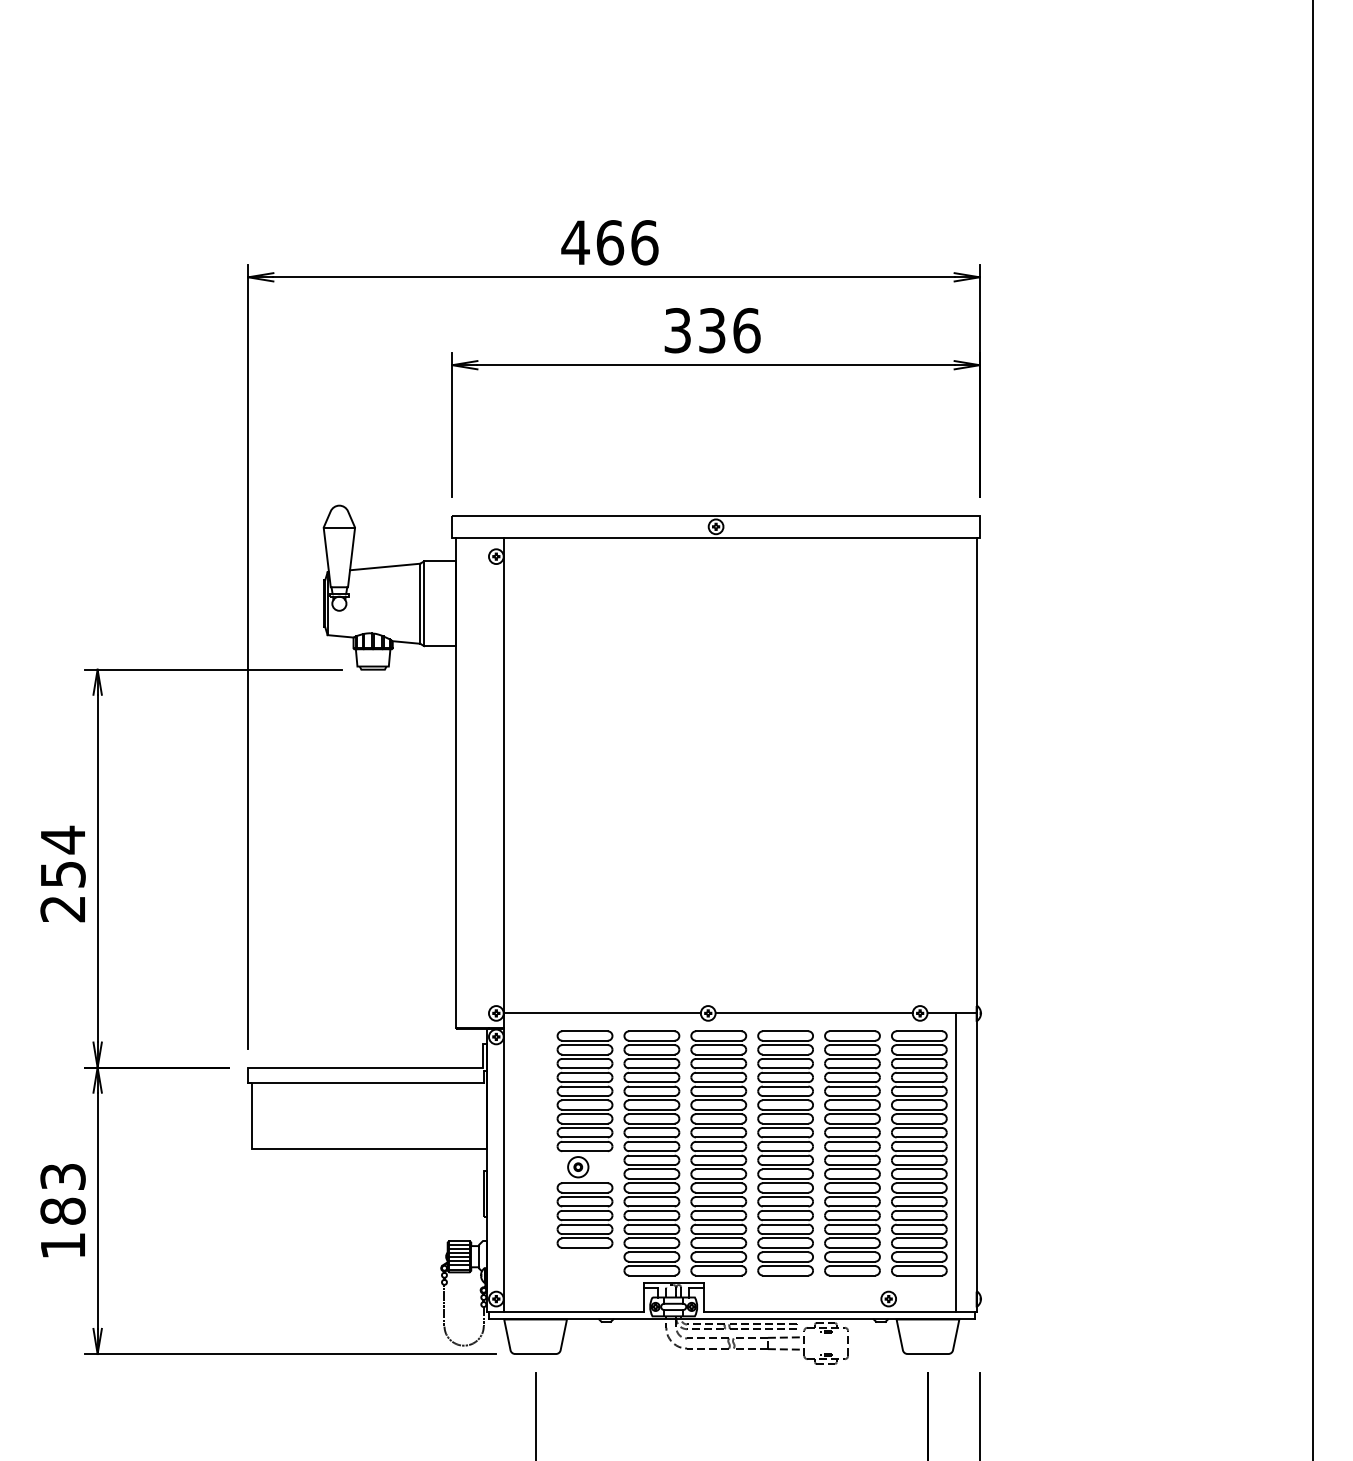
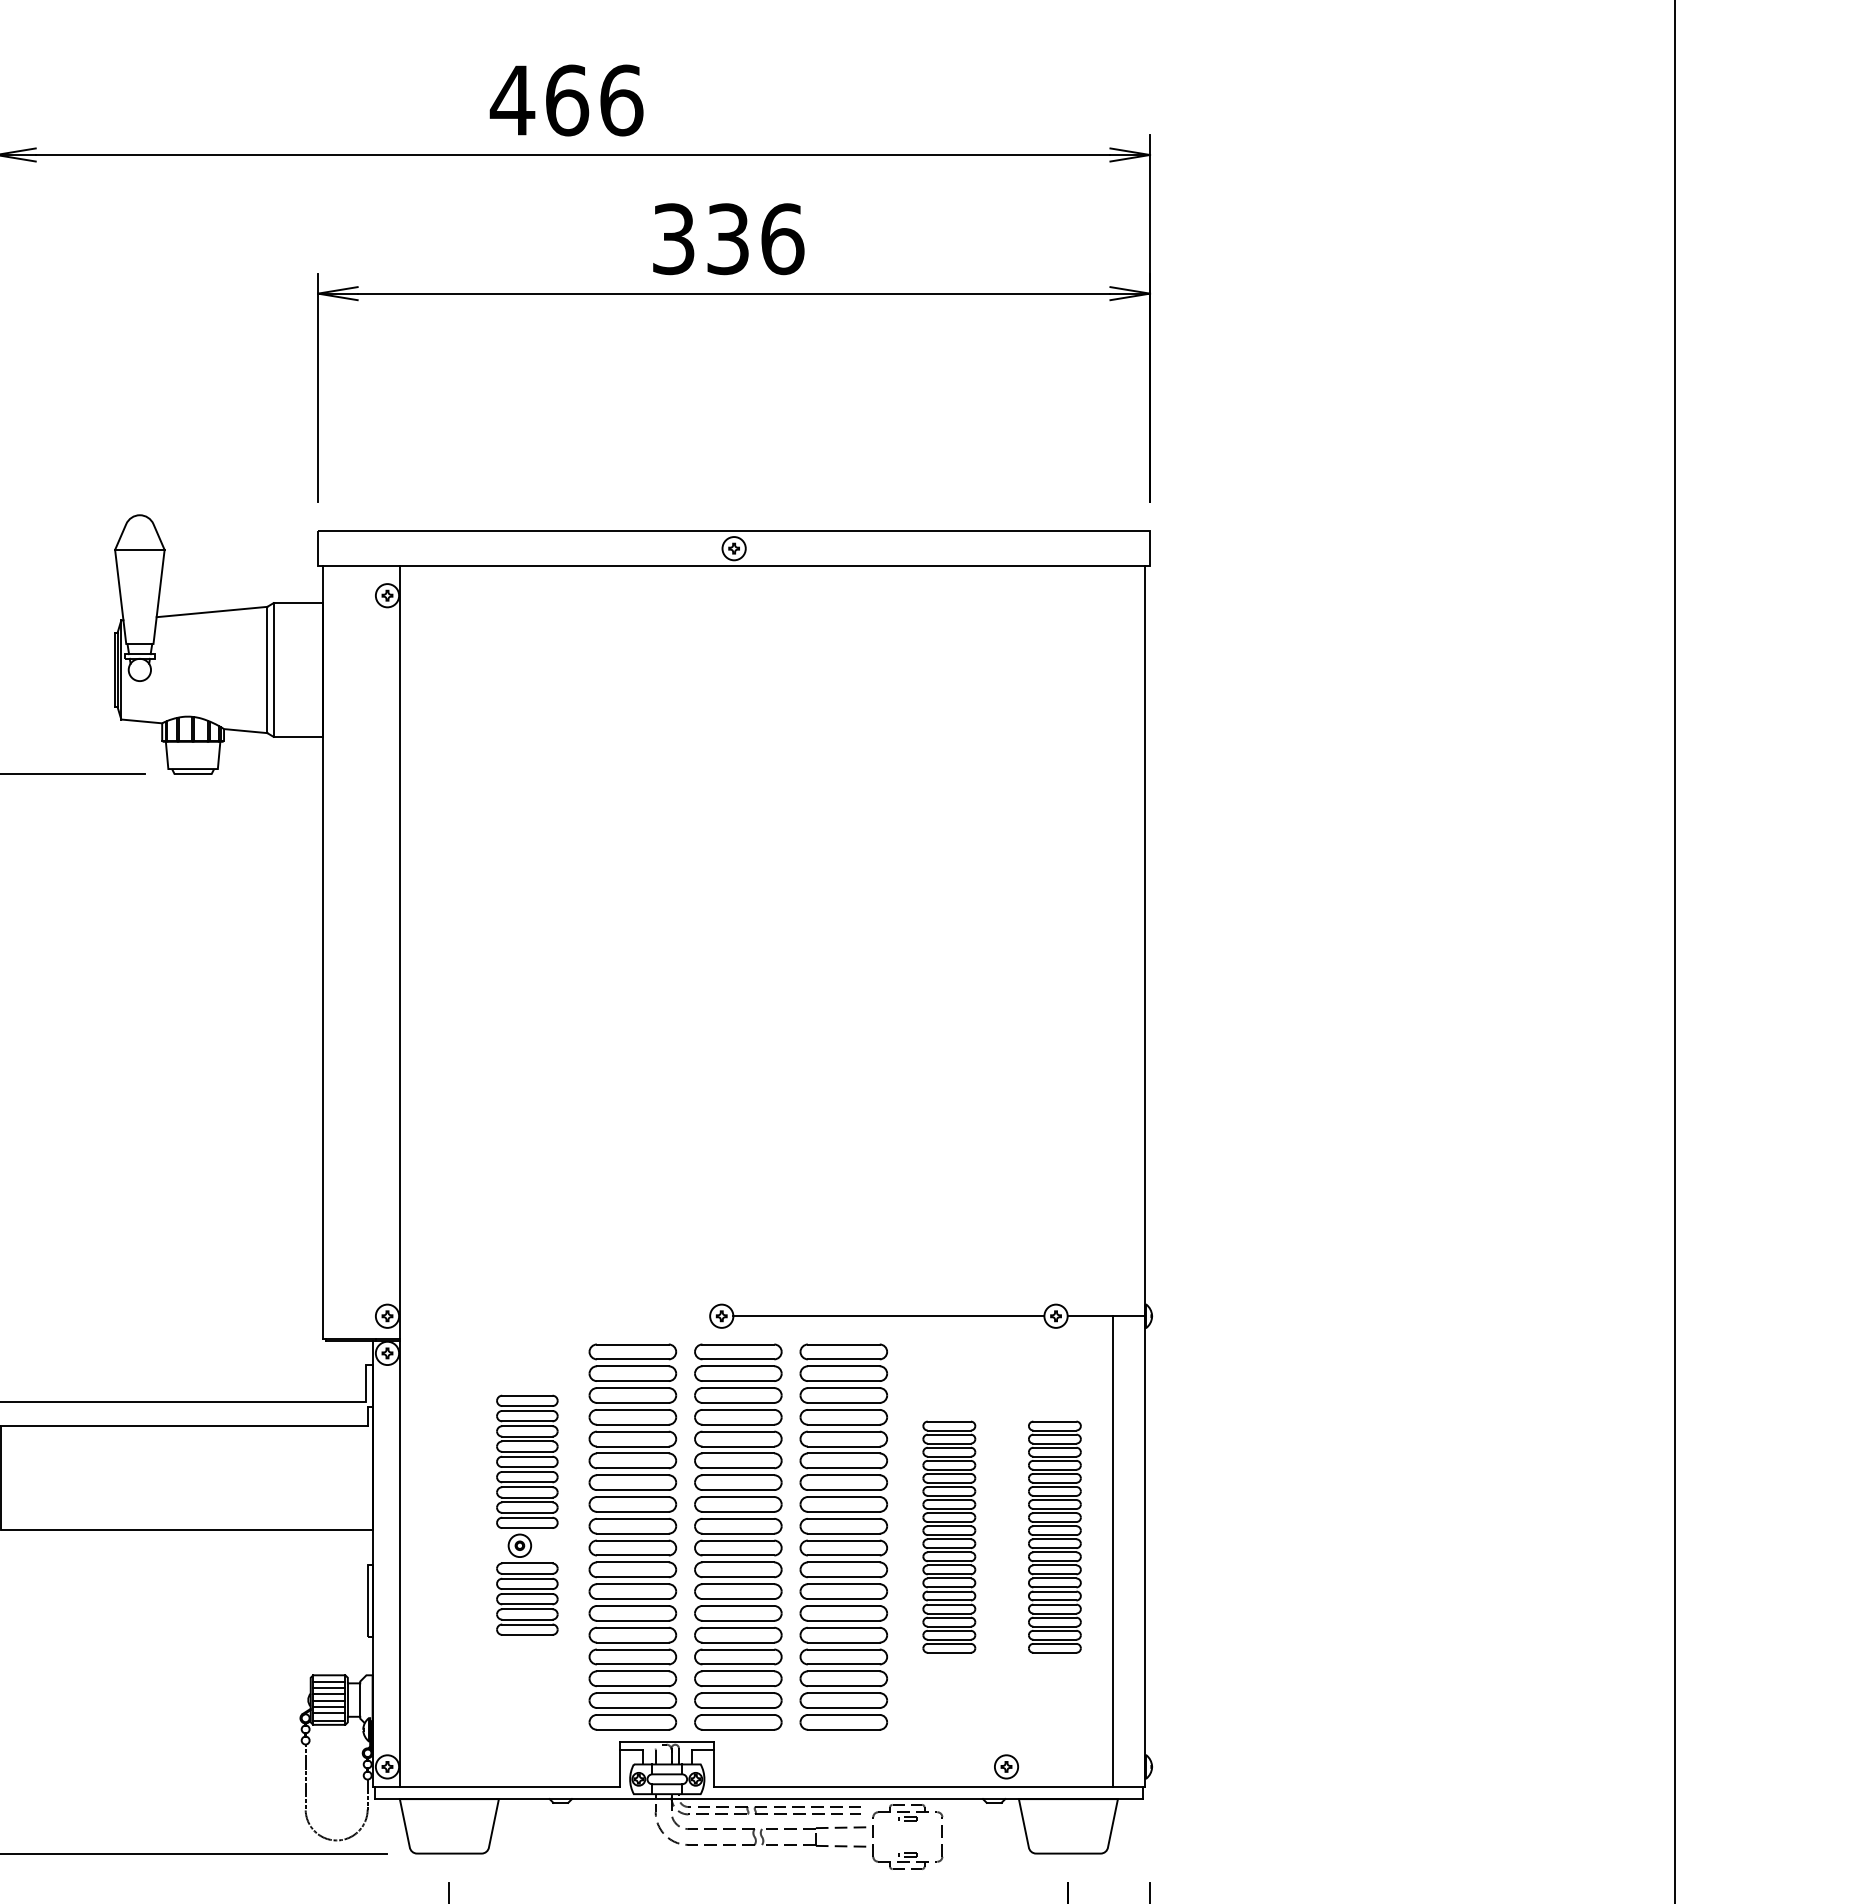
line: (602, 1013) -> (554, 1316), removed
part: (584, 1139) -> (526, 1515), size x0.7
part: (852, 1153) -> (949, 1537), size x0.6
part: (919, 1153) -> (1055, 1537), size x0.6

